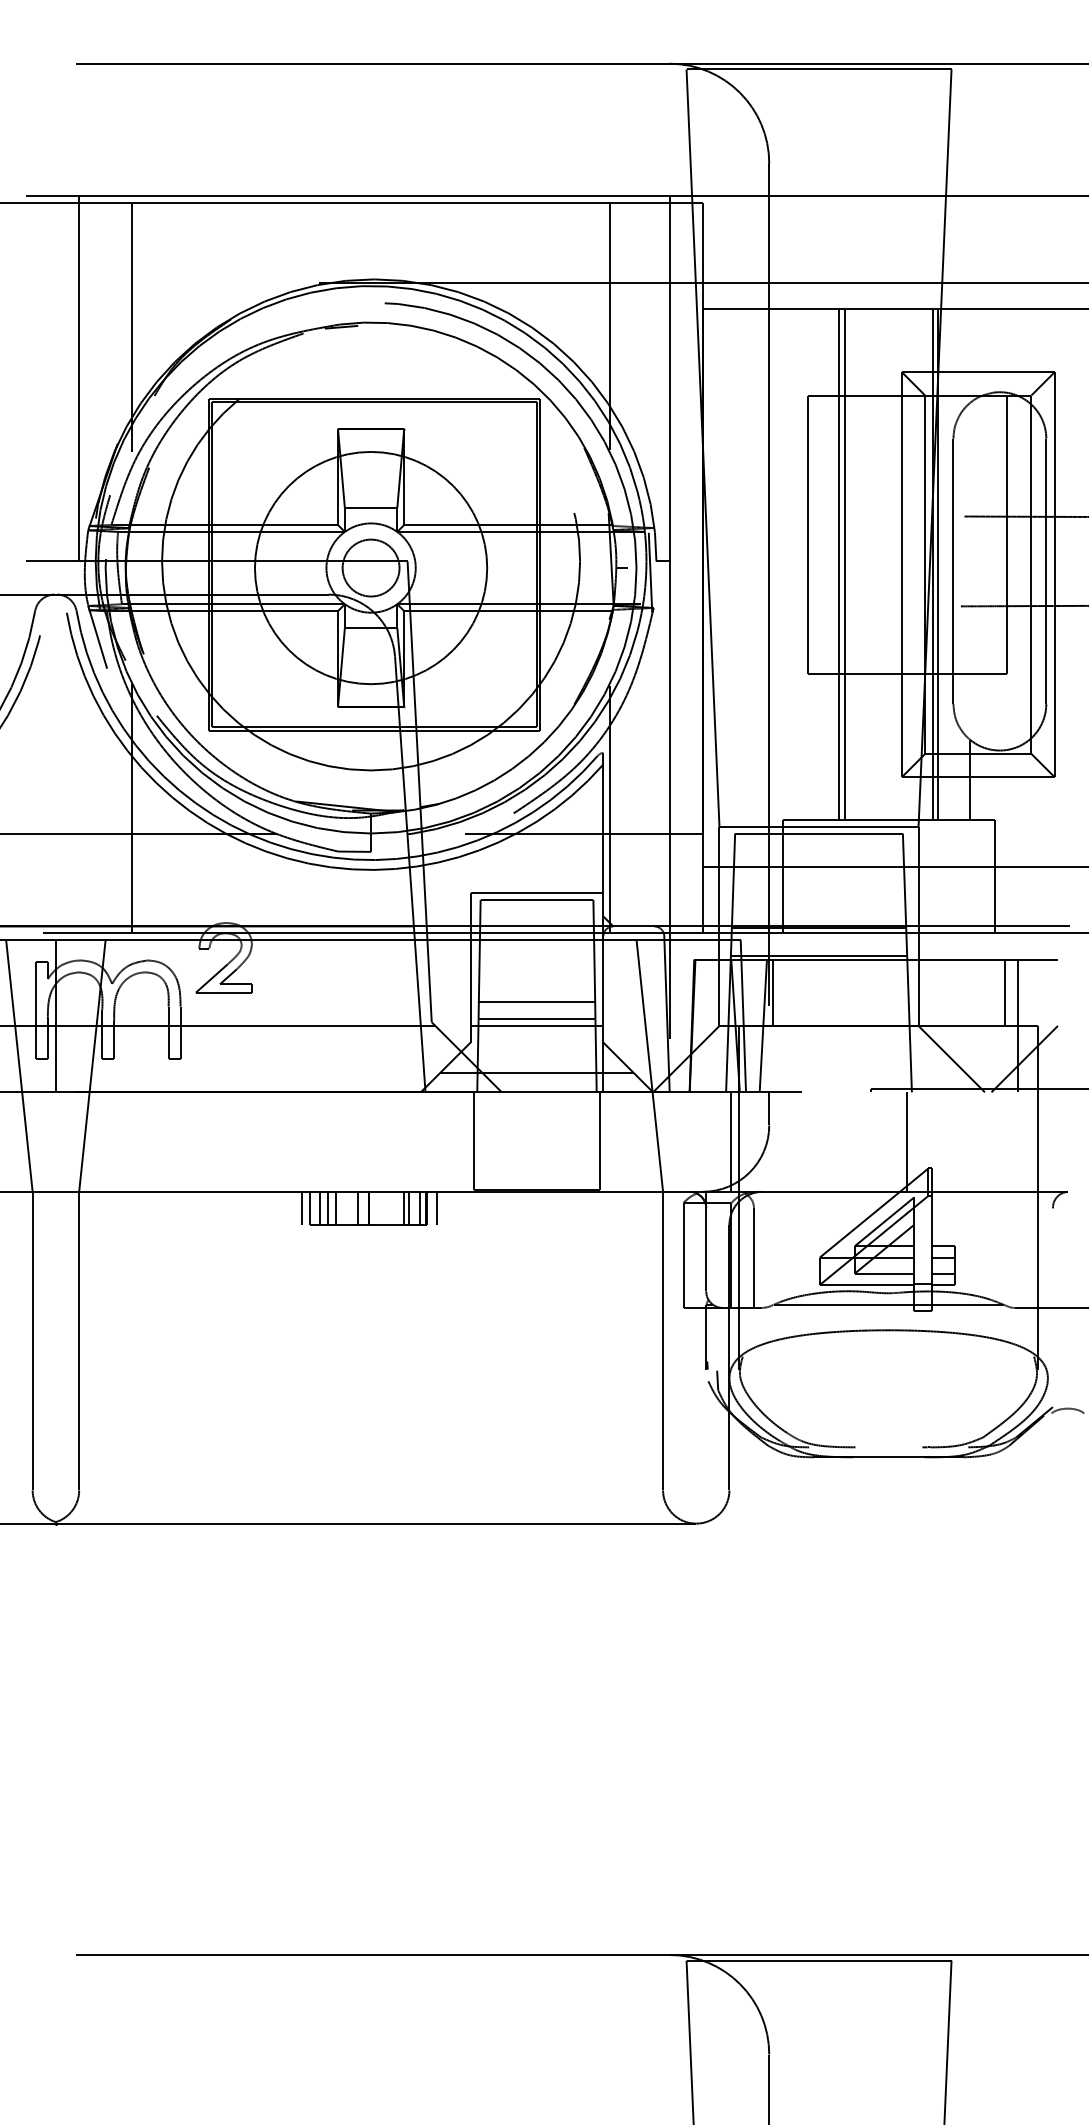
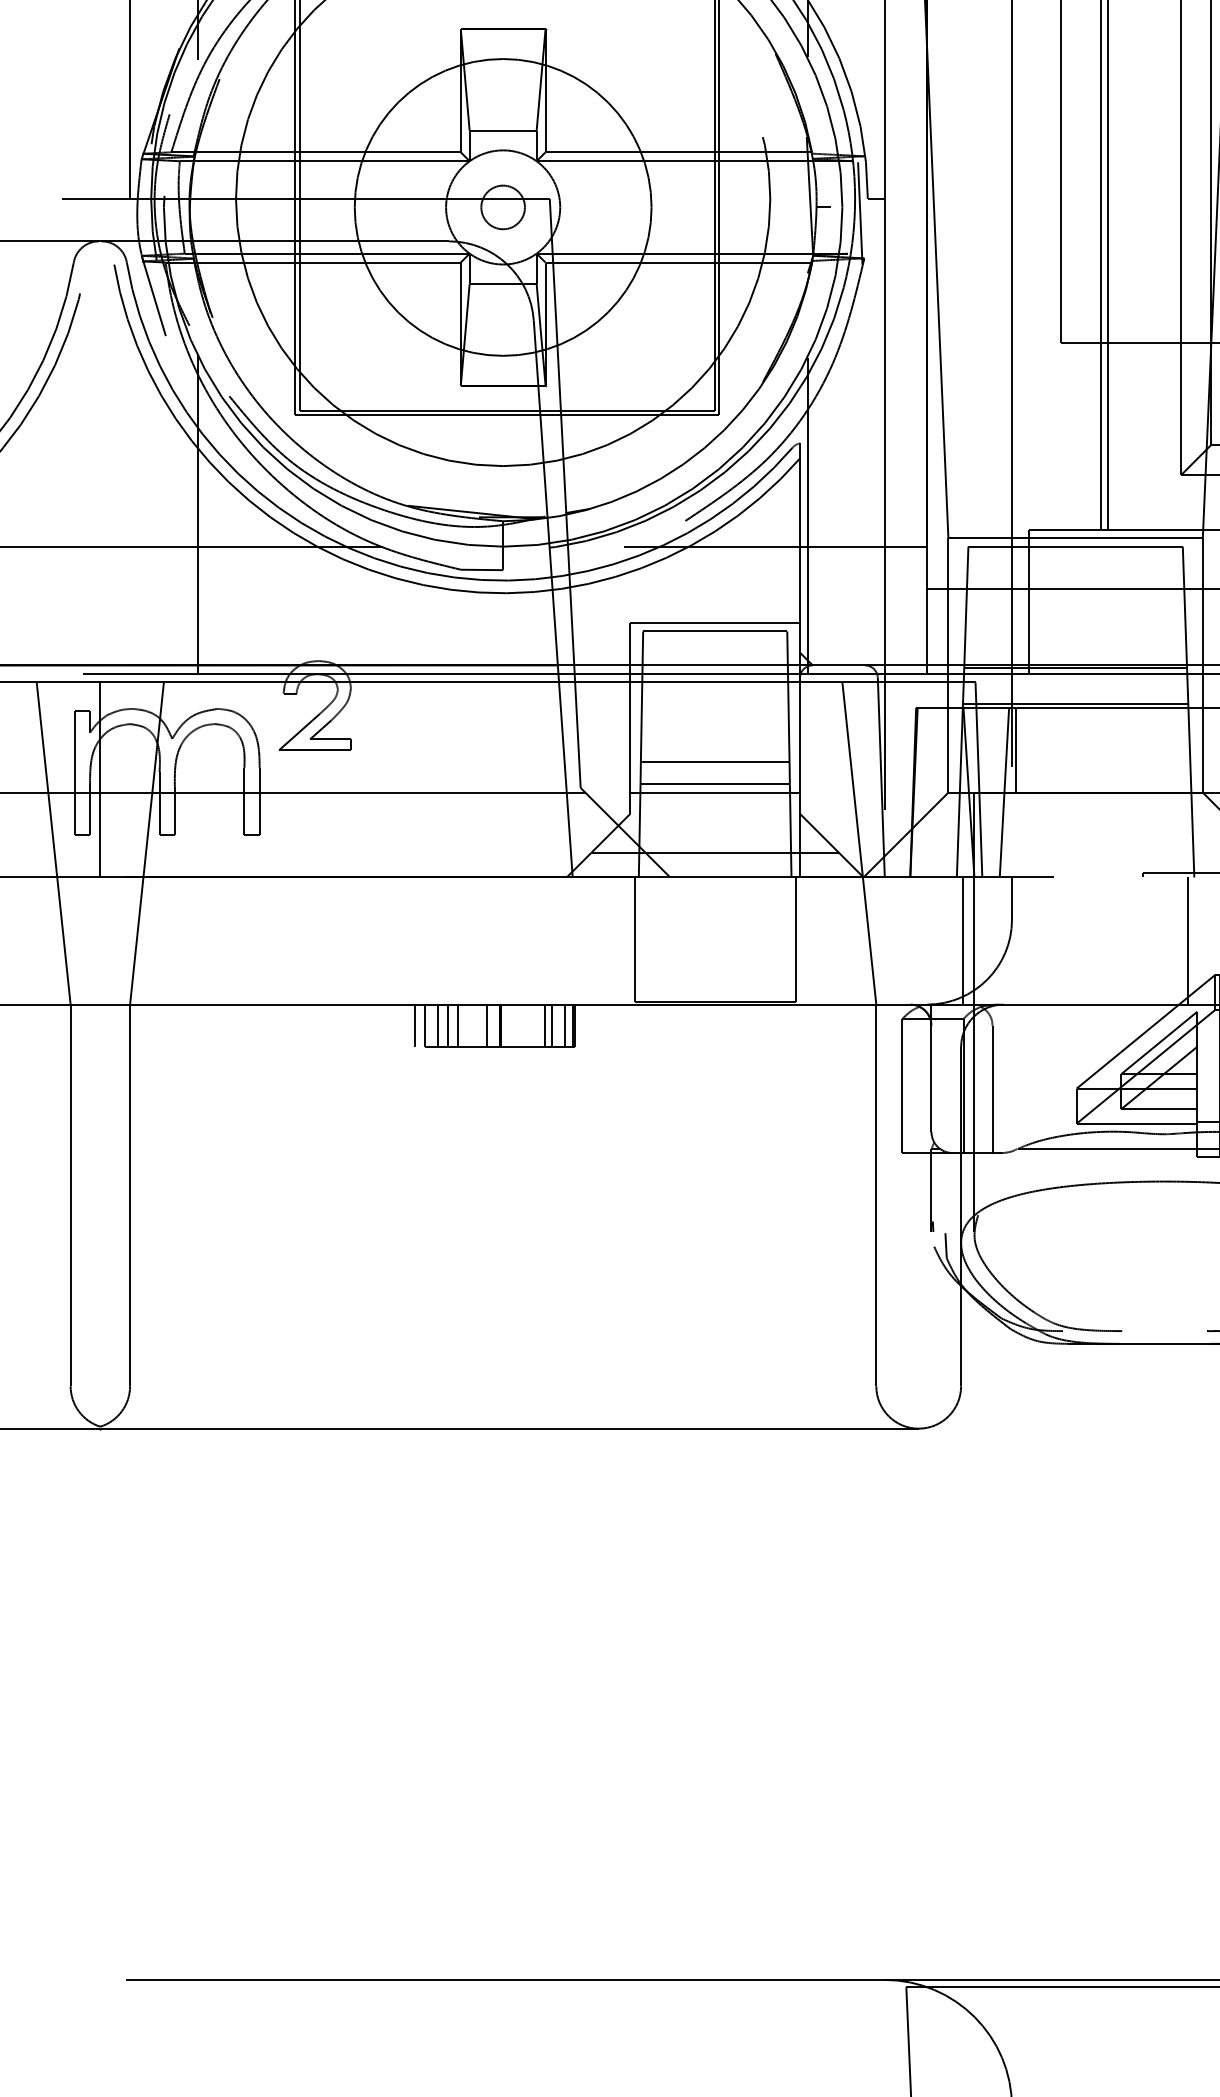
circle: (370, 567) -> (502, 206), size x0.6
line: (437, 1208) -> (588, 1025), removed

